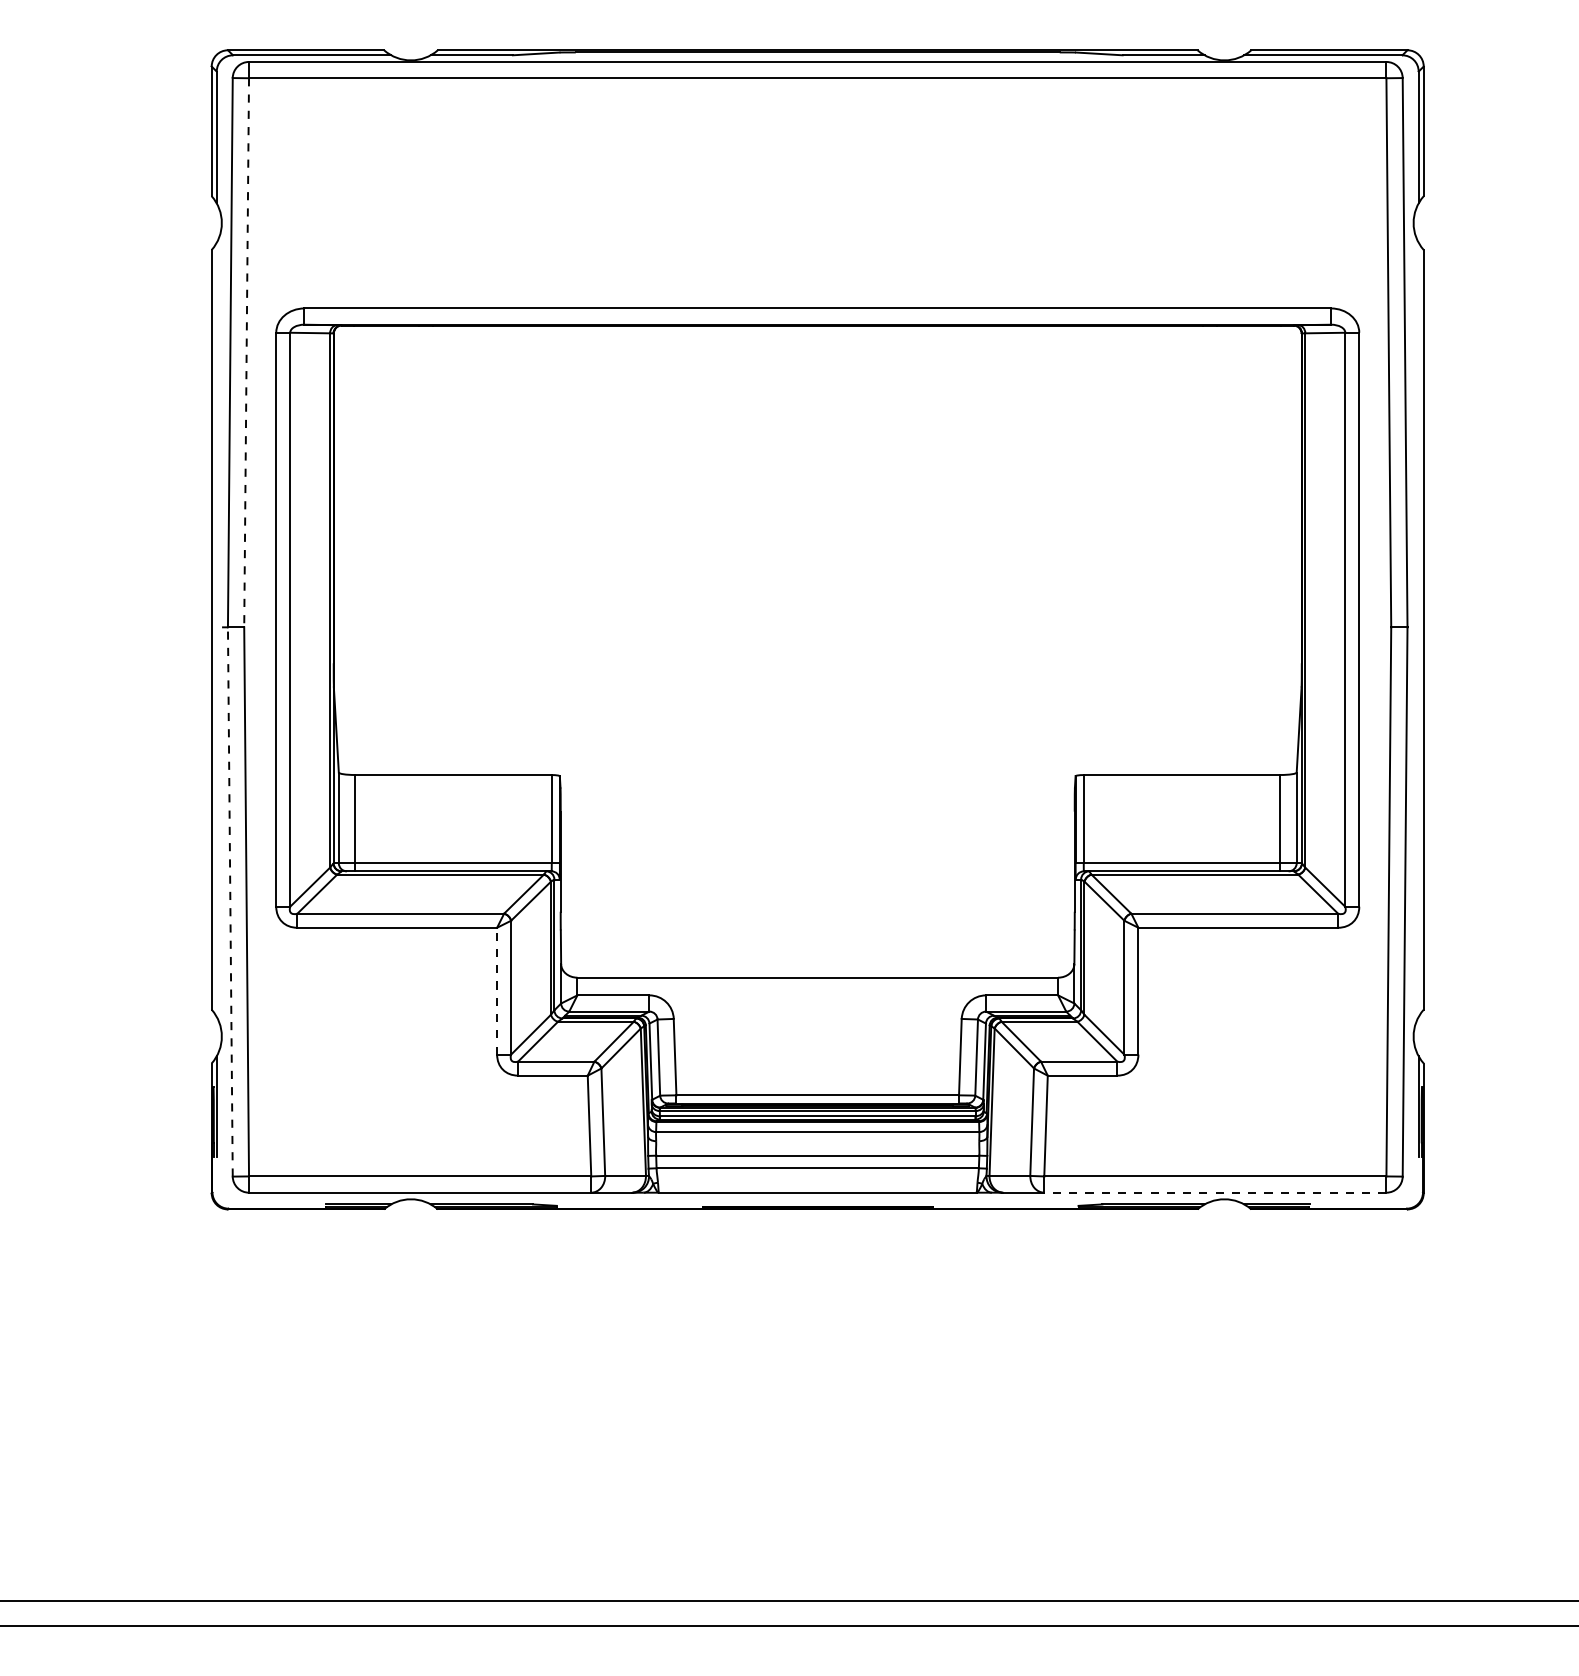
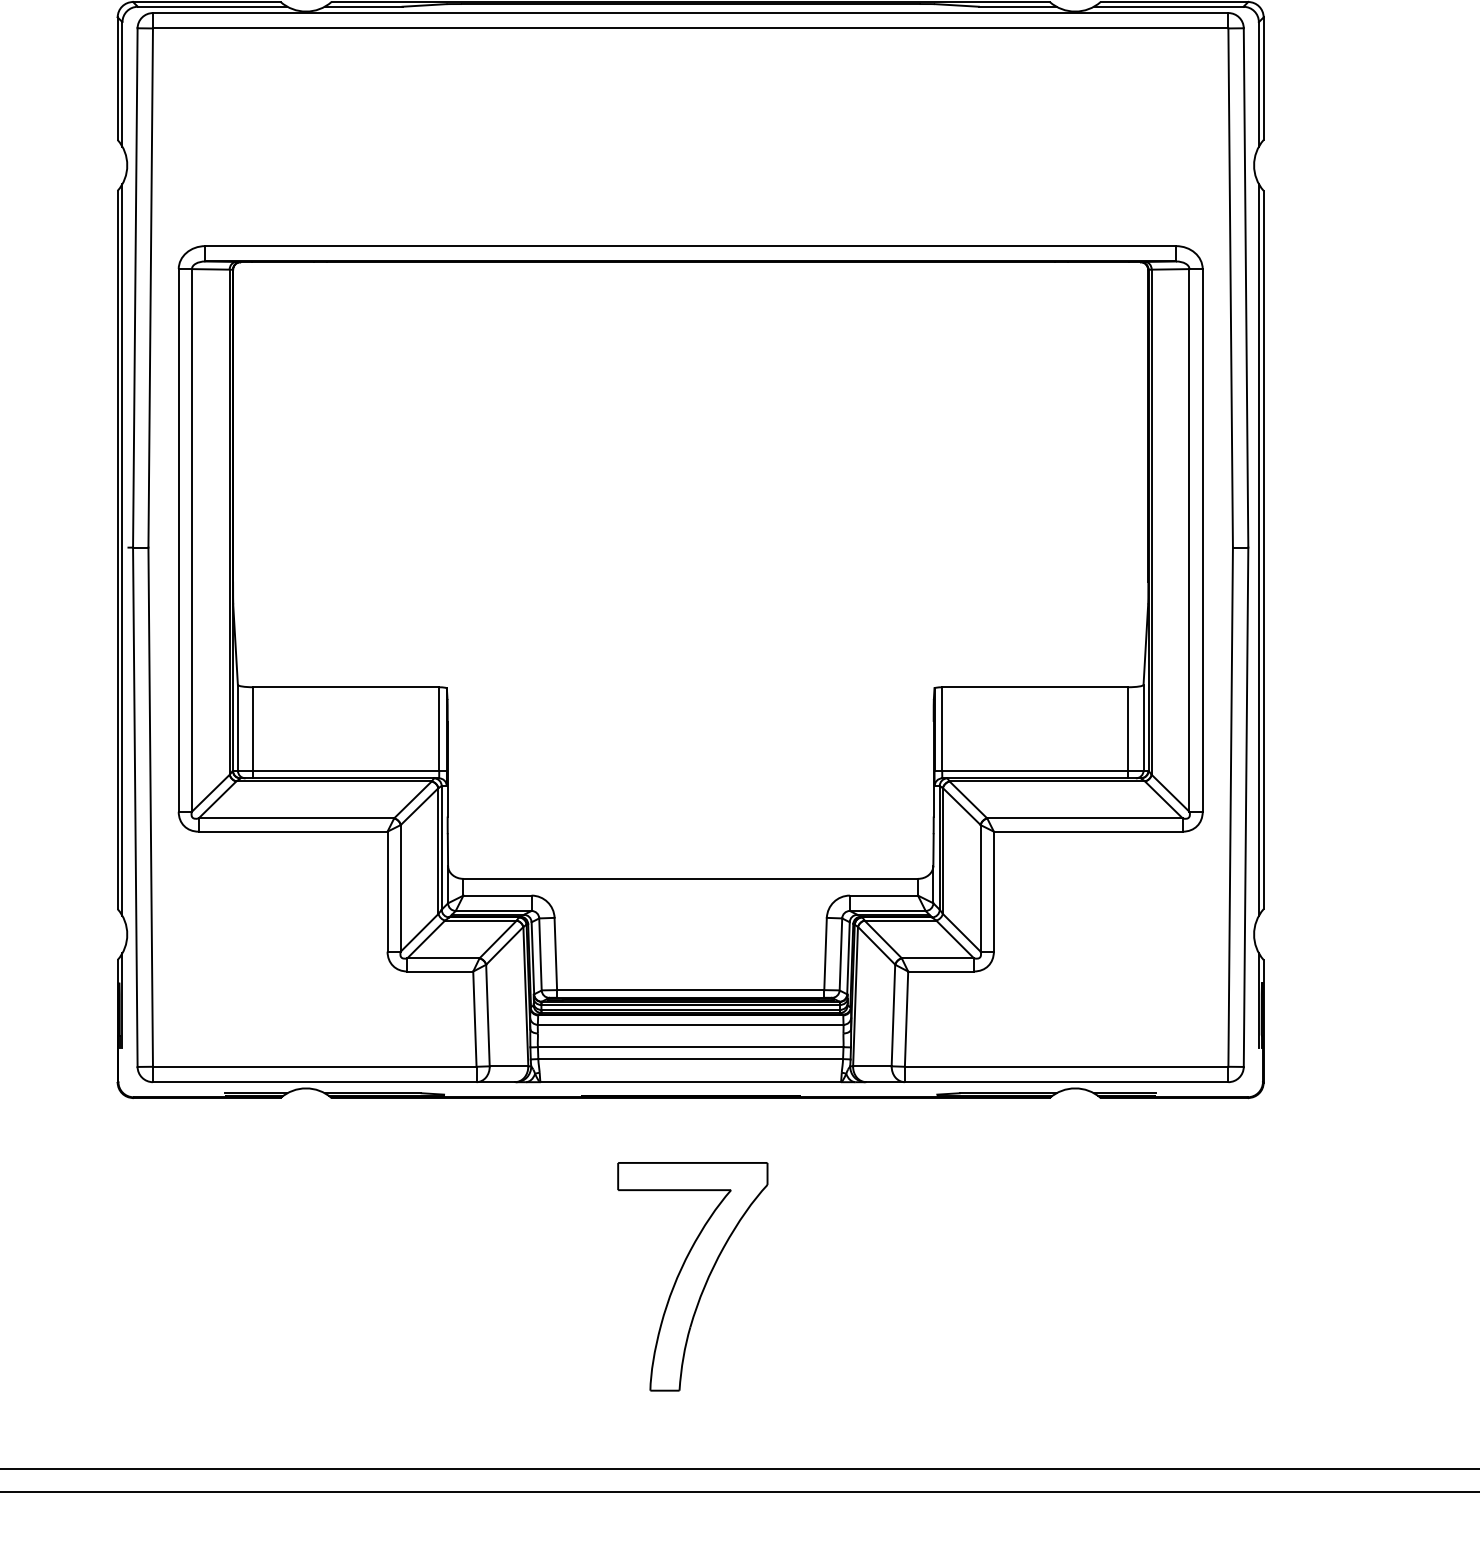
line: (246, 352) -> (150, 287), dashed -> solid
line: (216, 629) -> (122, 549), added
line: (1418, 629) -> (1258, 549), added
line: (230, 901) -> (135, 806), dashed -> solid
line: (497, 990) -> (387, 890), dashed -> solid
line: (1214, 1192) -> (1065, 1081), dashed -> solid
part: (819, 1398) -> (692, 1276), added

